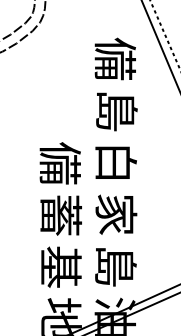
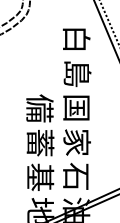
text: (115, 59) -> (76, 39), 備 -> 白
text: (115, 161) -> (76, 107), 白 -> 国
text: (115, 265) -> (76, 176), 島 -> 石

